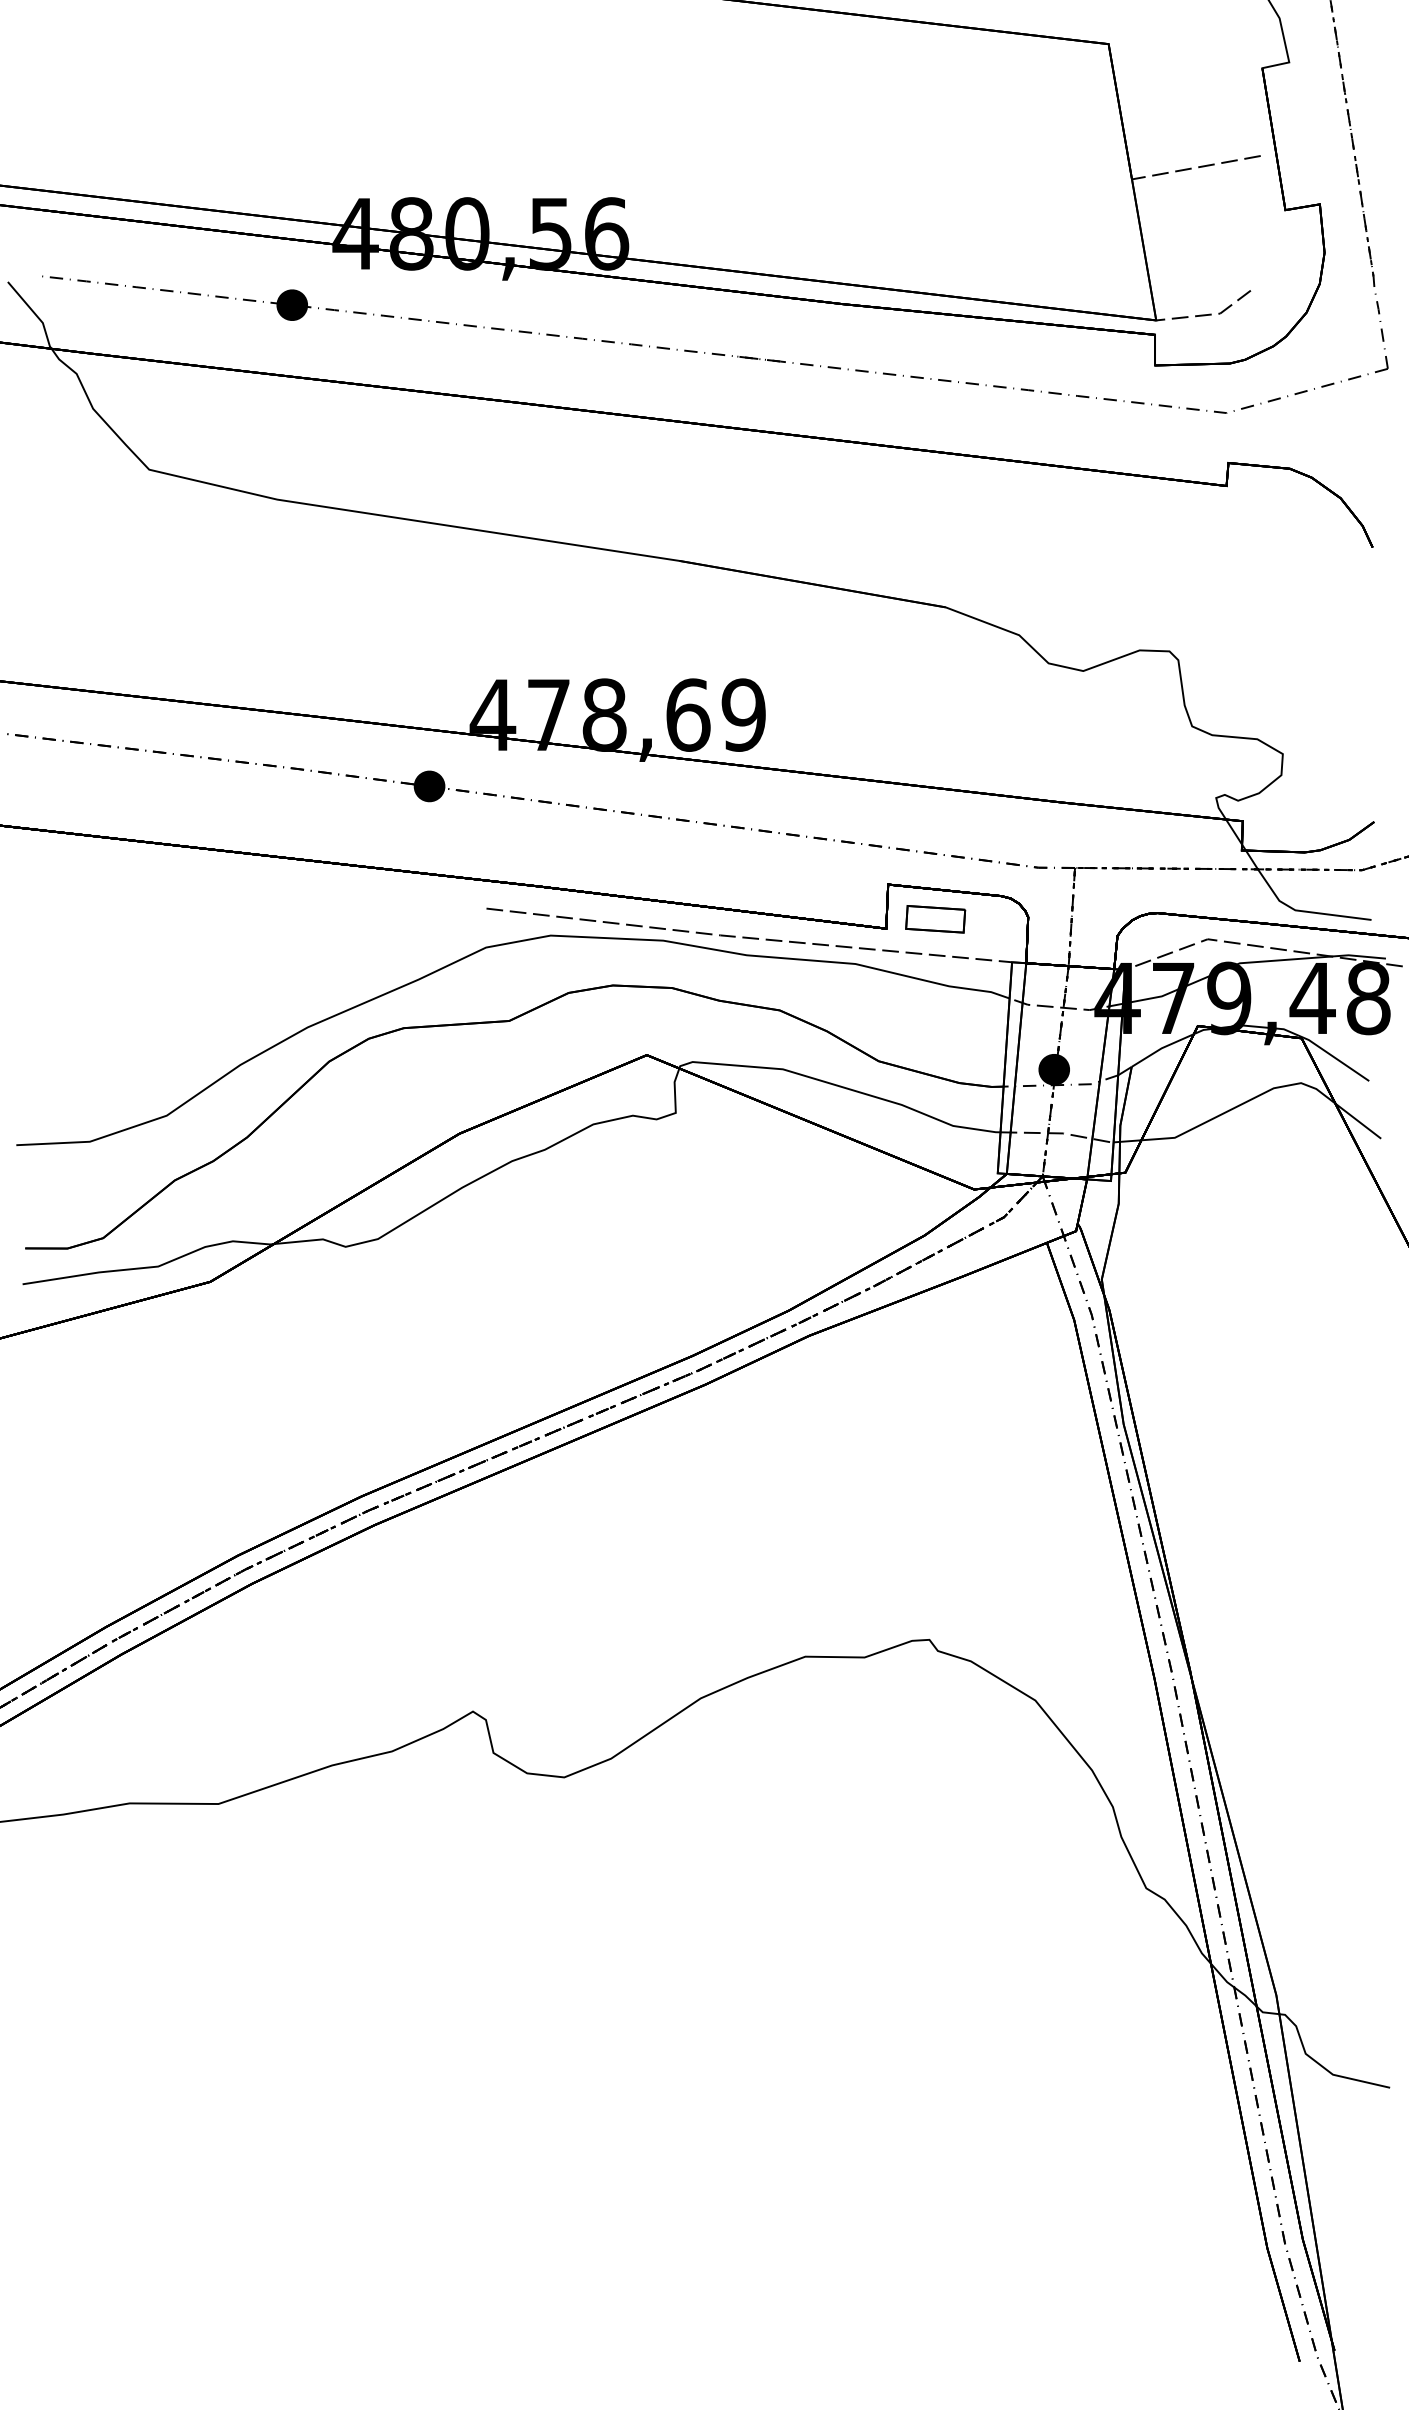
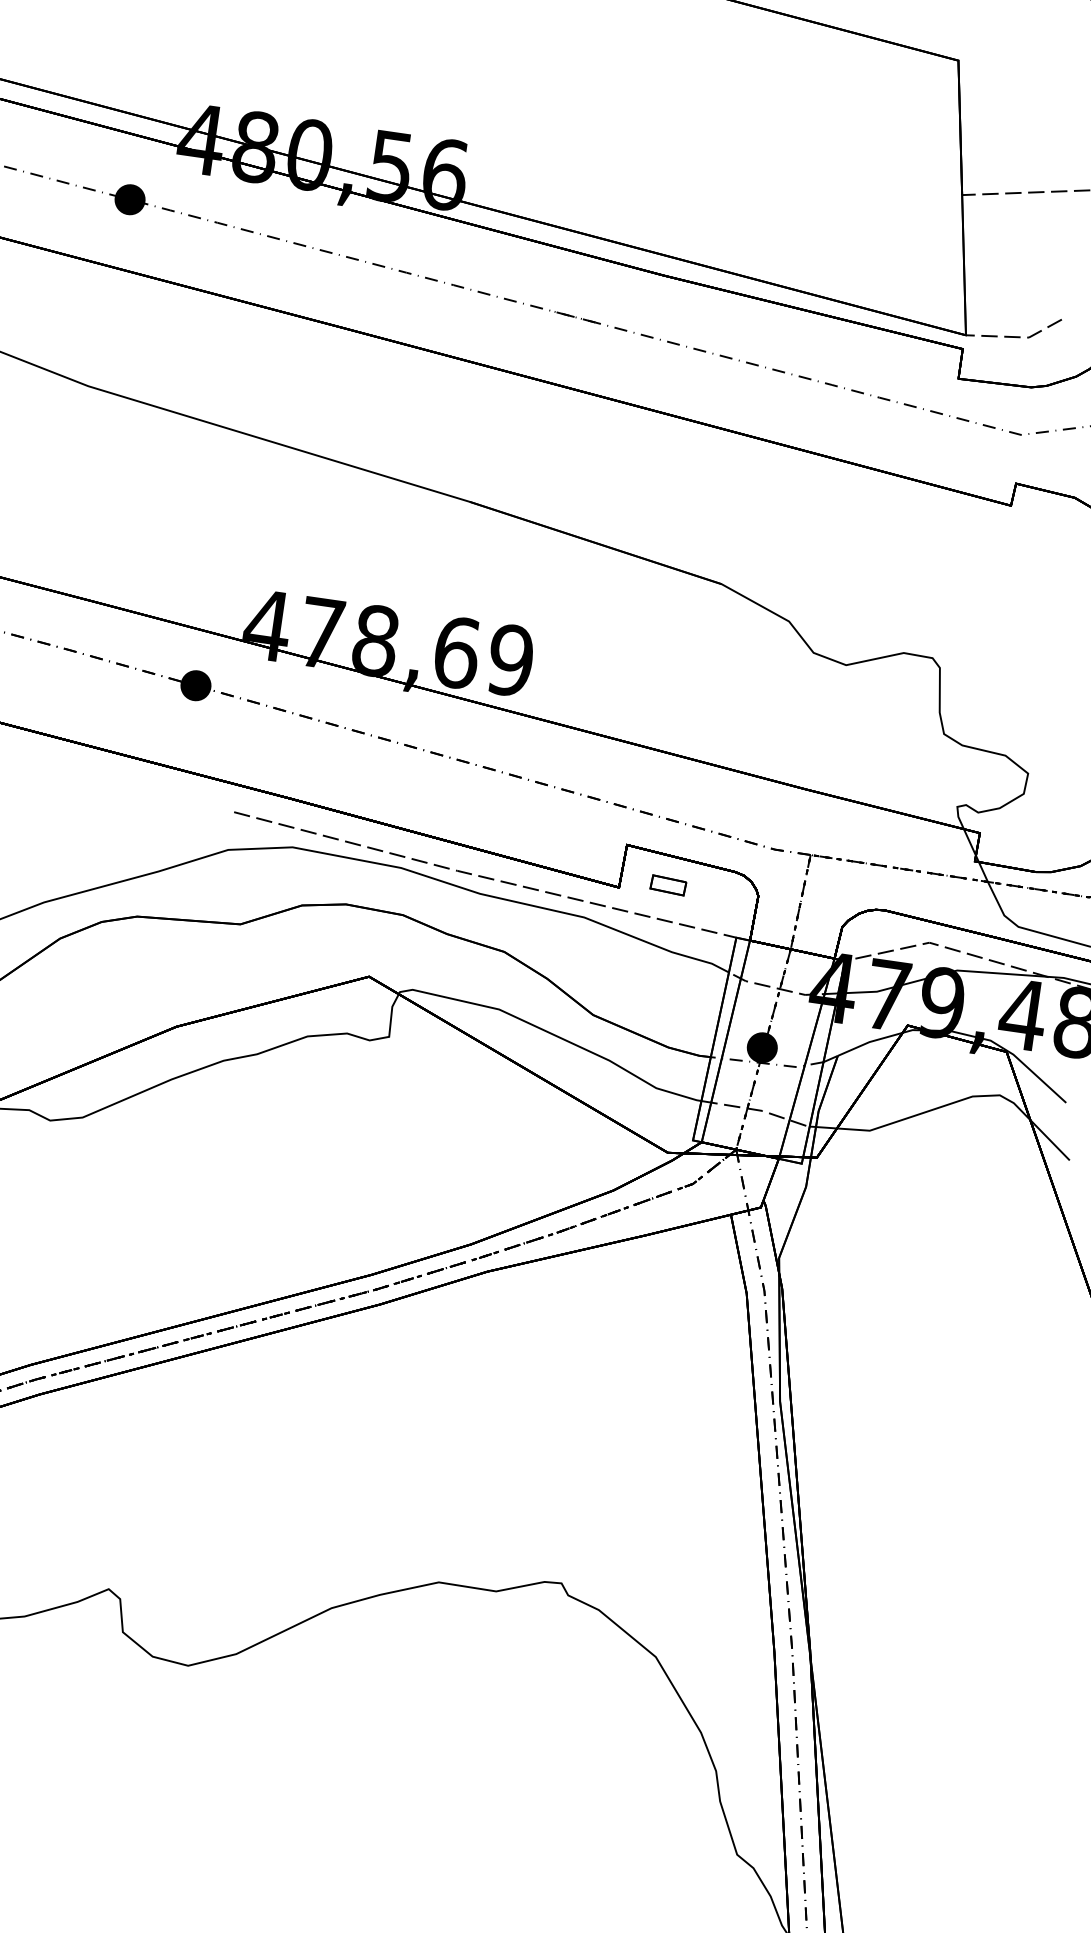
part: (935, 919) -> (668, 885), size x0.6

